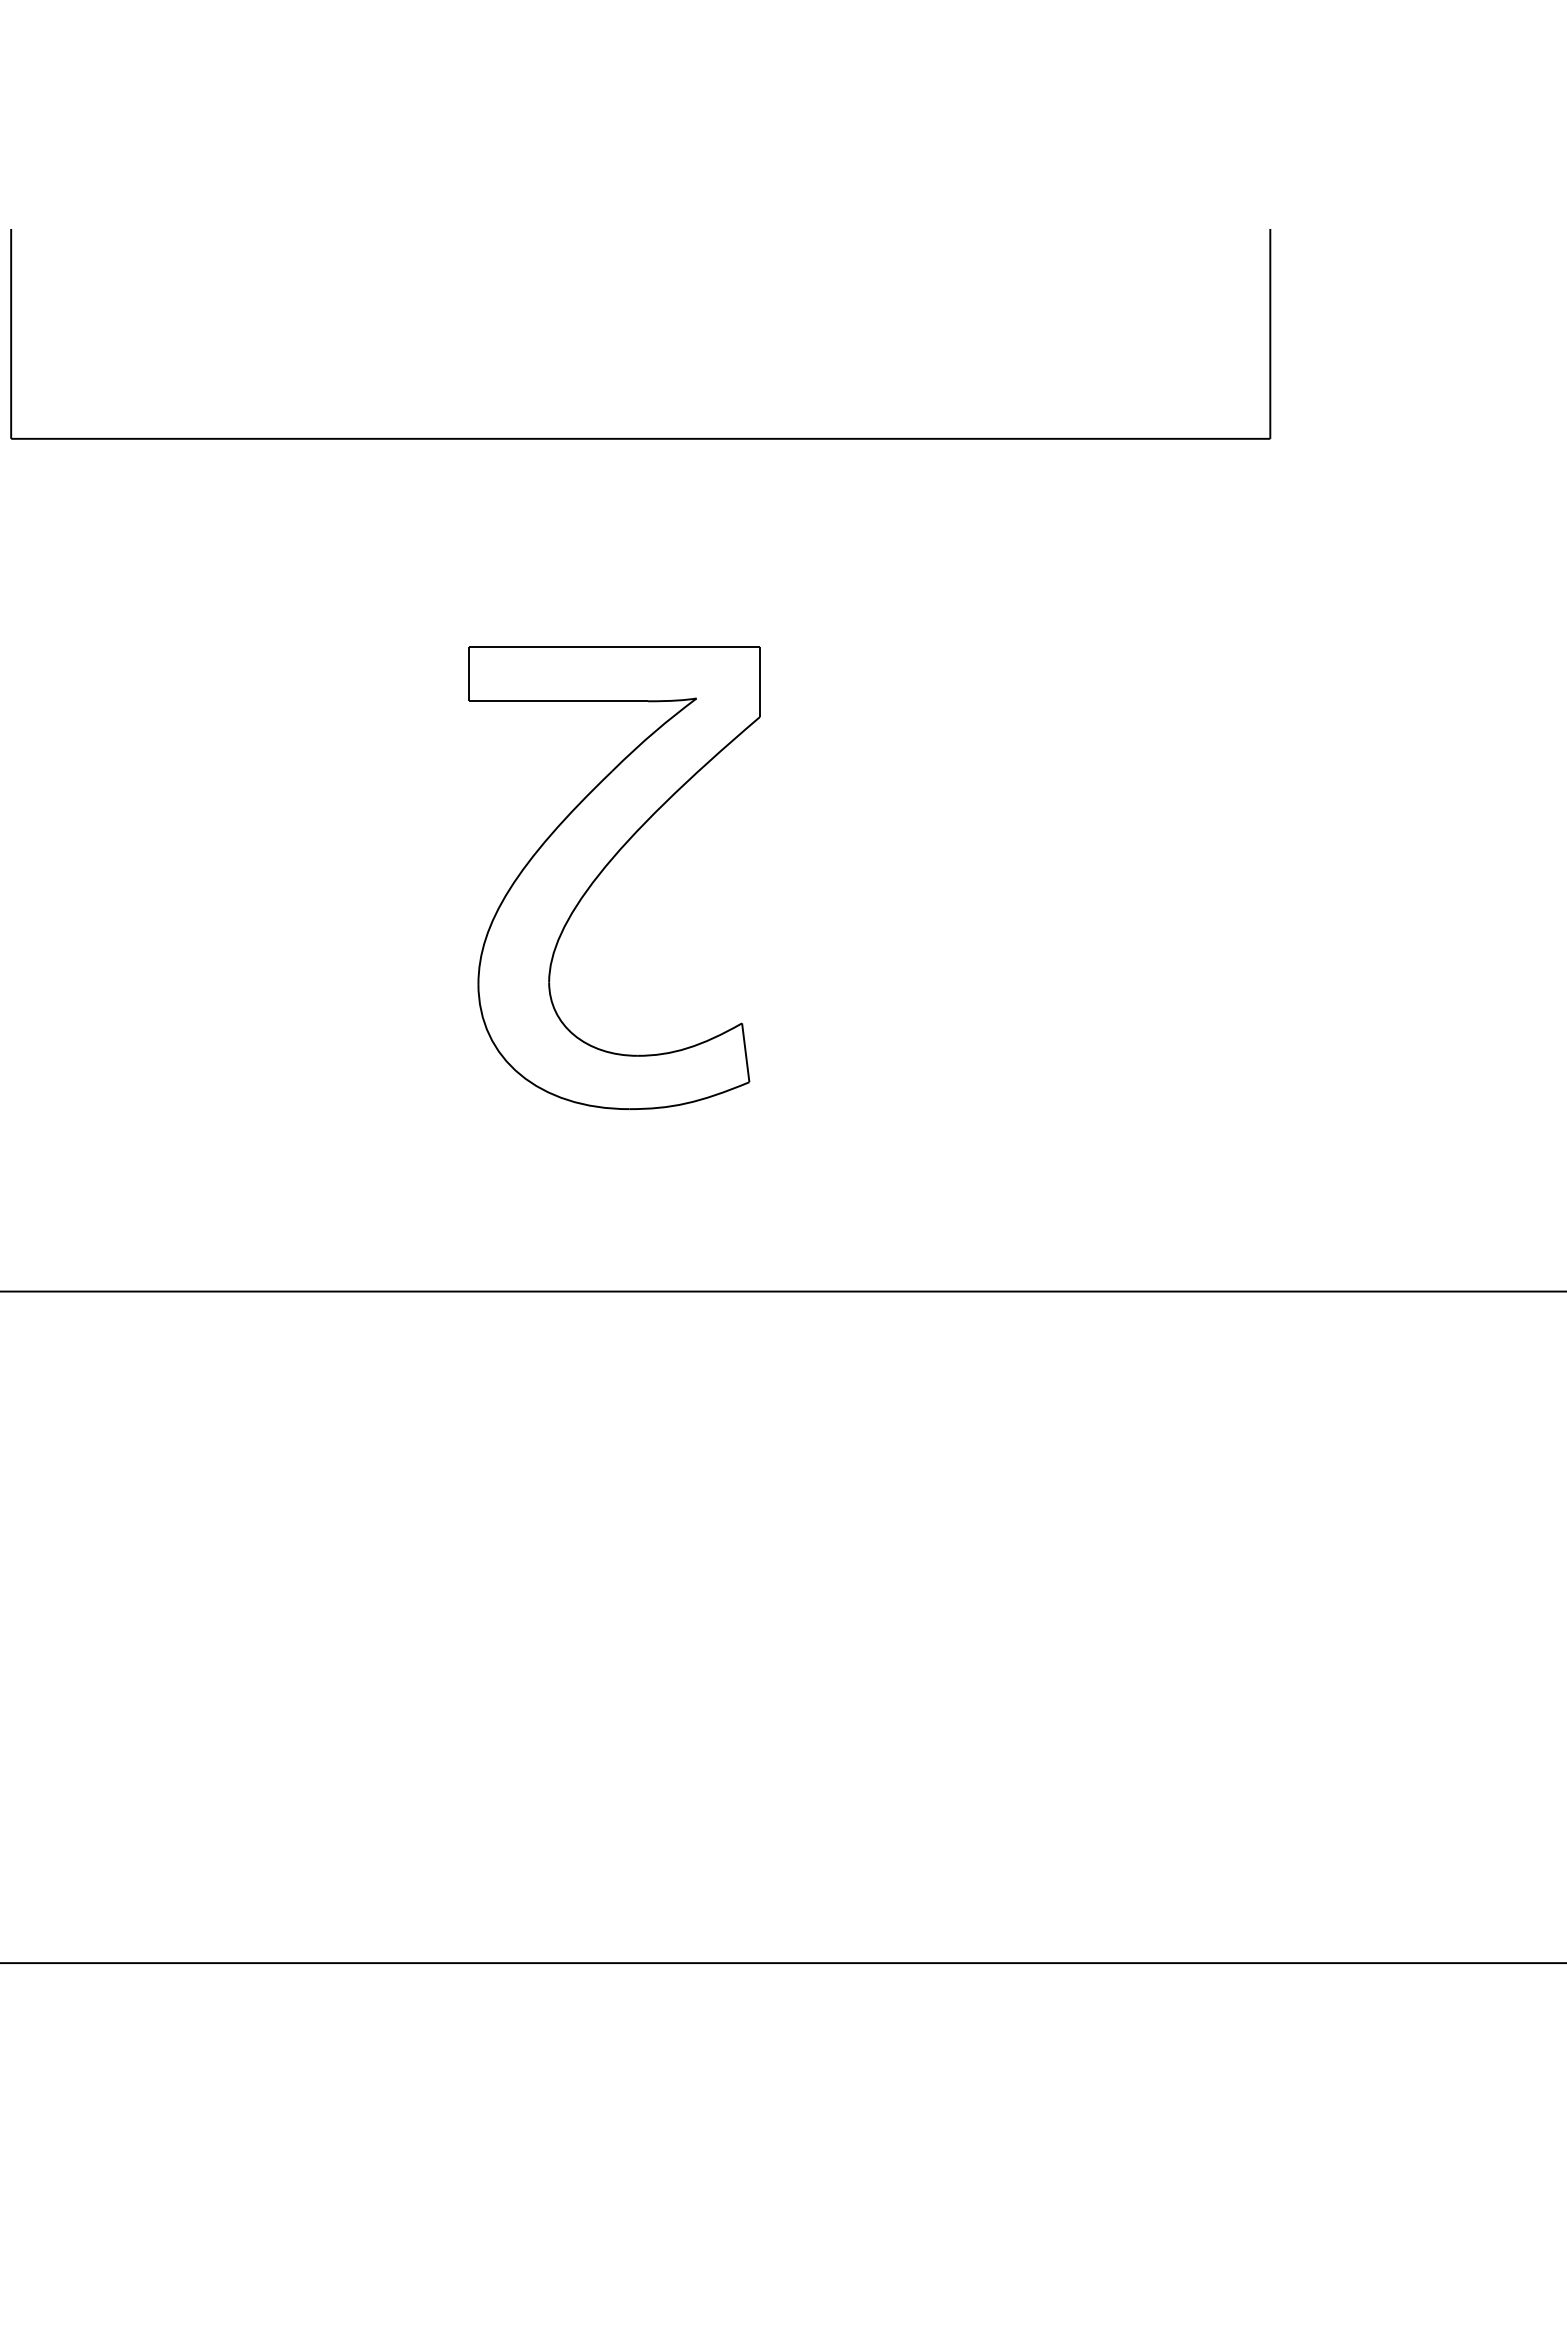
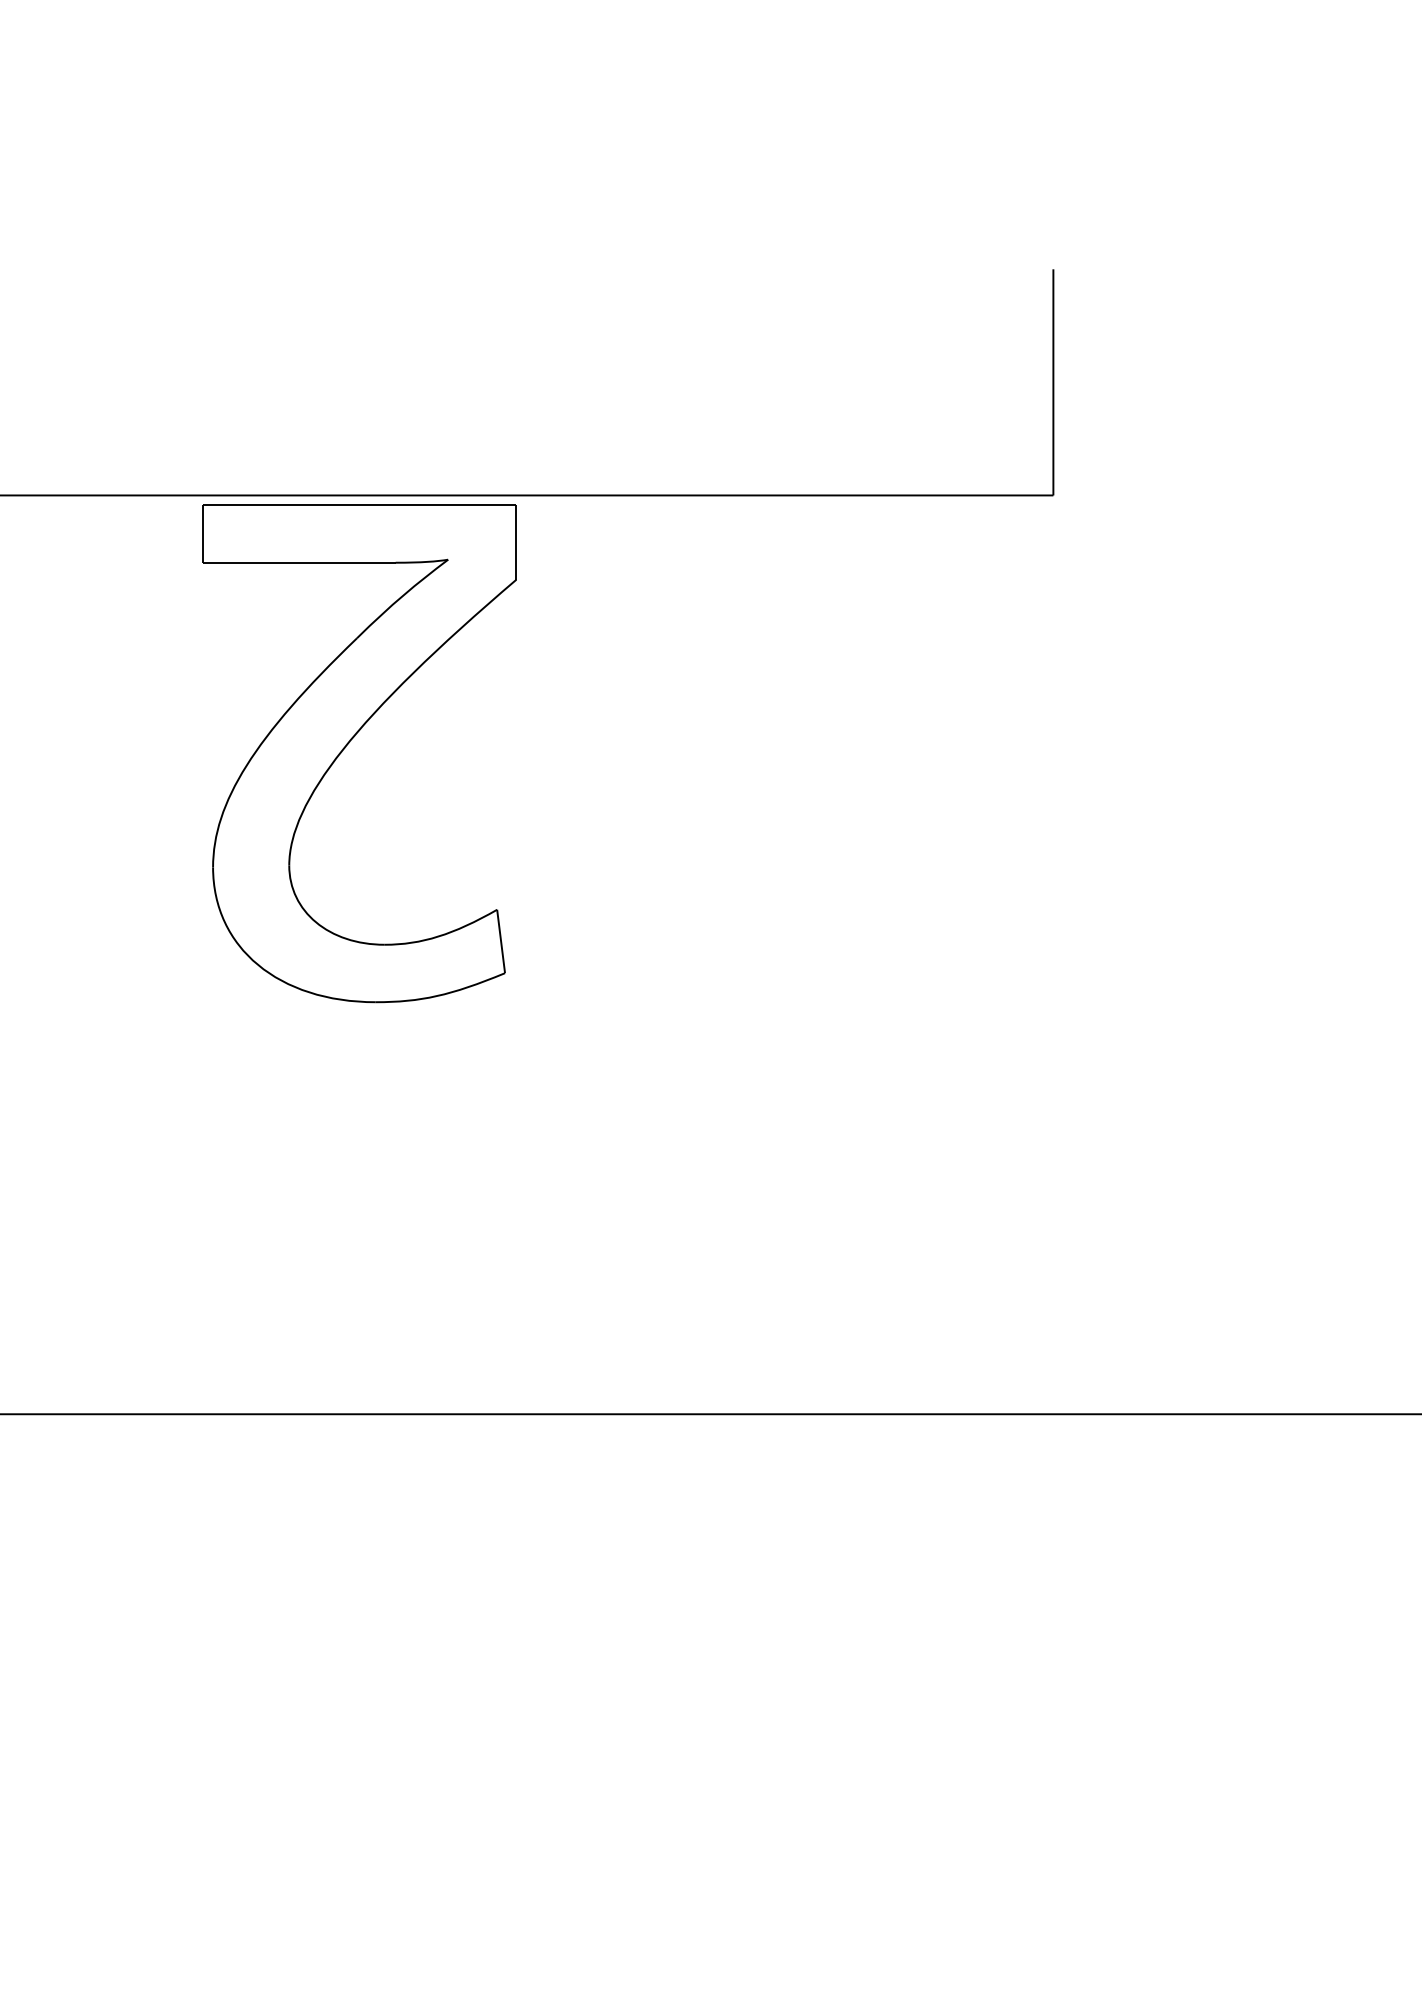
part: (605, 868) -> (349, 742), moved

